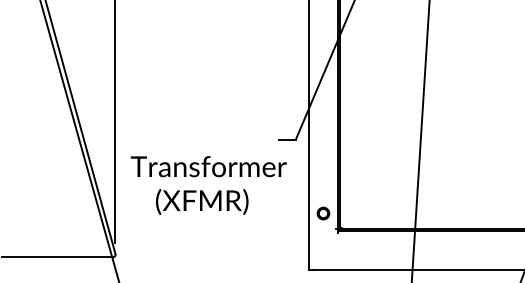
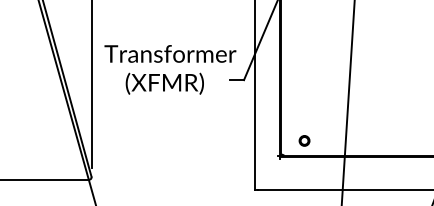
text: (208, 185) -> (170, 69), moved
part: (323, 213) -> (304, 140), moved

